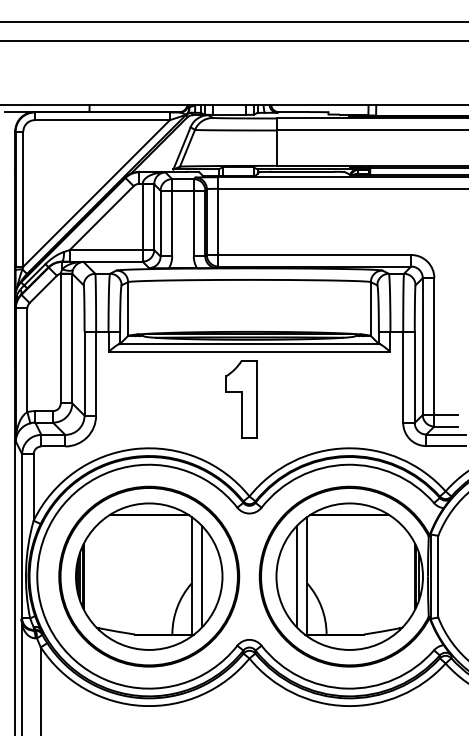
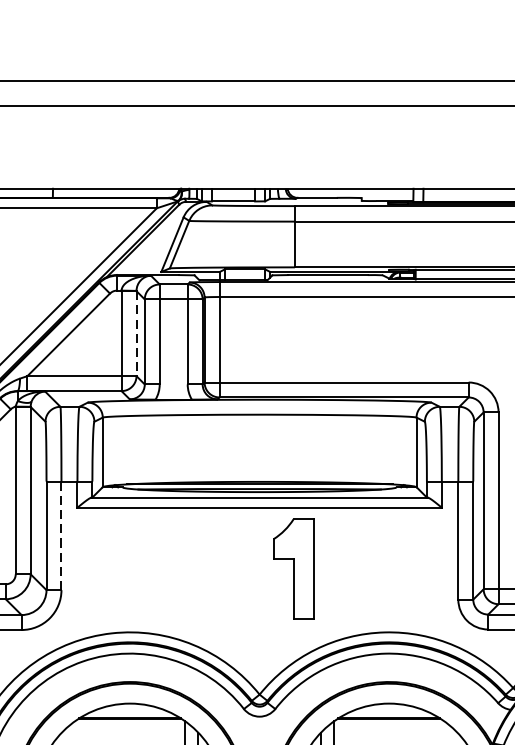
line: (154, 217) -> (136, 334), solid -> dashed
line: (96, 373) -> (61, 535), solid -> dashed
part: (241, 399) -> (293, 569), moved

